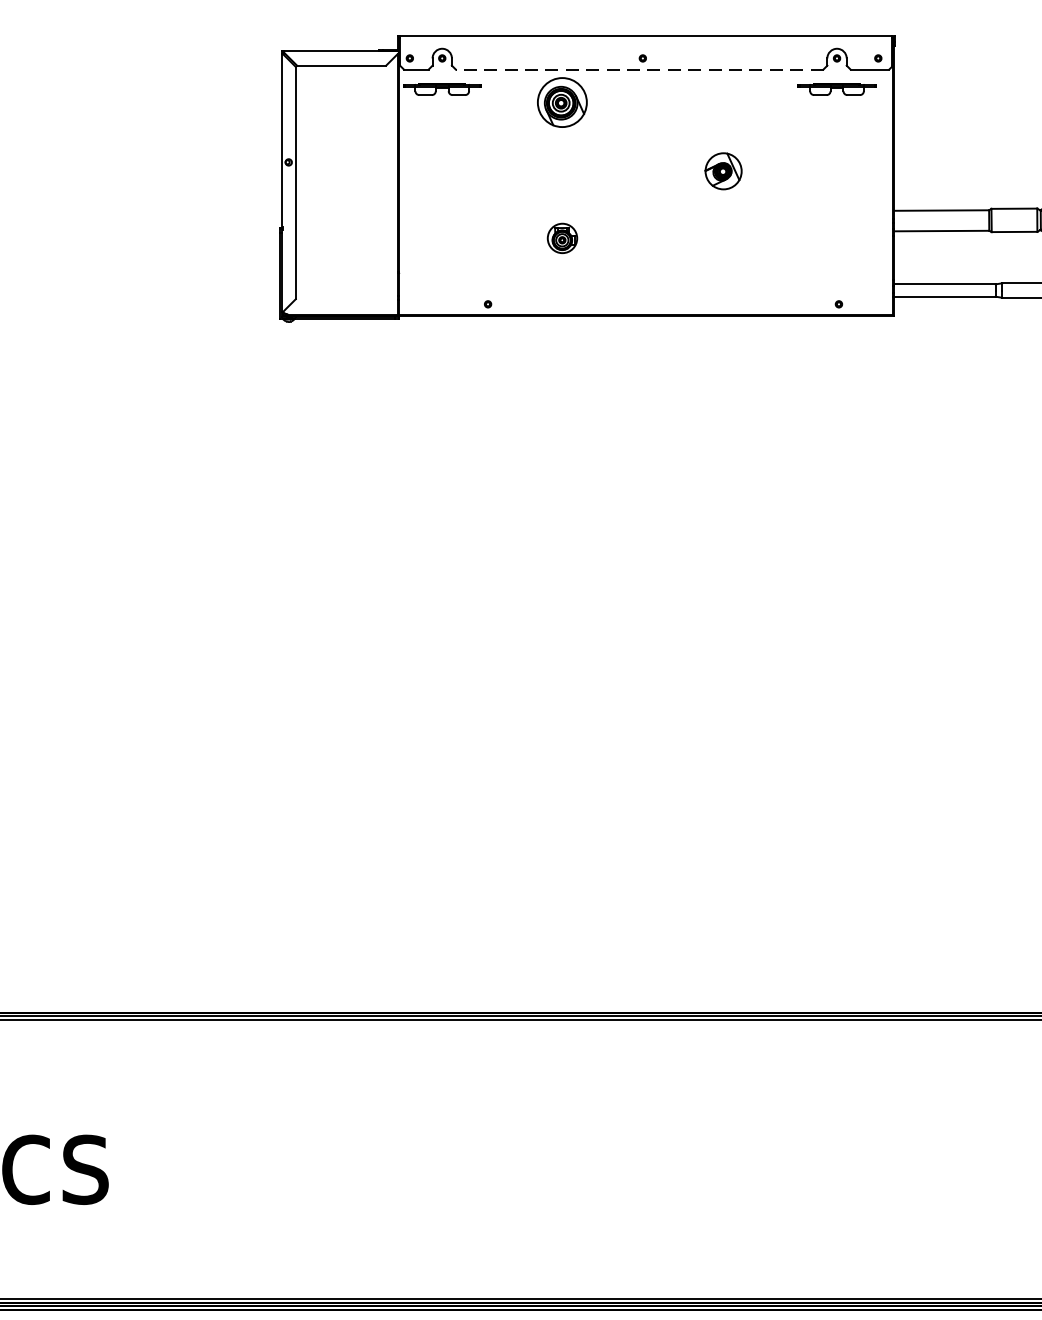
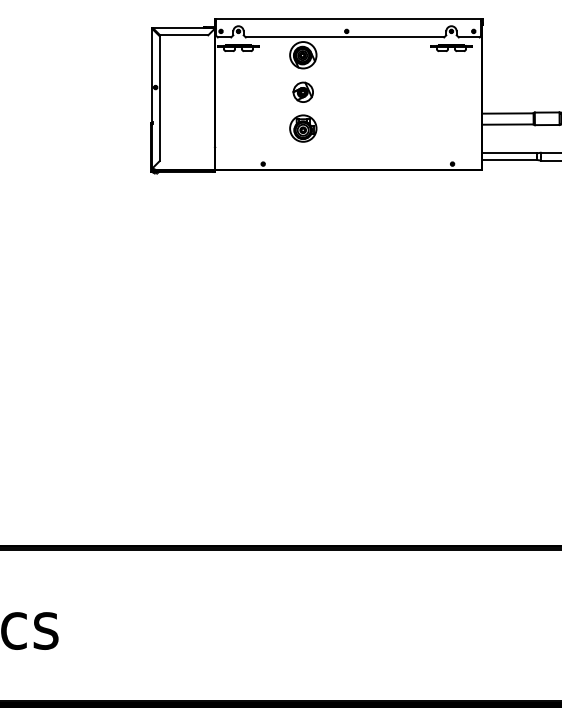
line: (638, 69) -> (344, 37), dashed -> solid
part: (722, 169) -> (302, 91), moved
part: (562, 238) -> (303, 128), size x1.67

